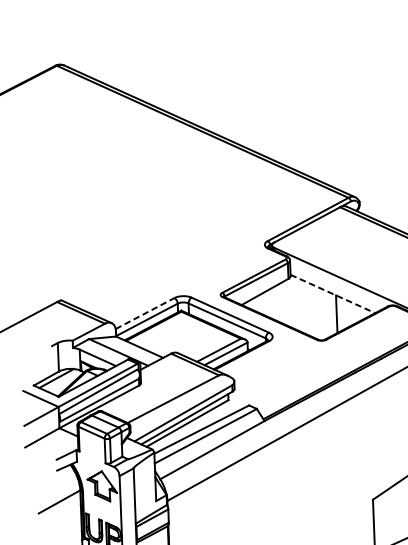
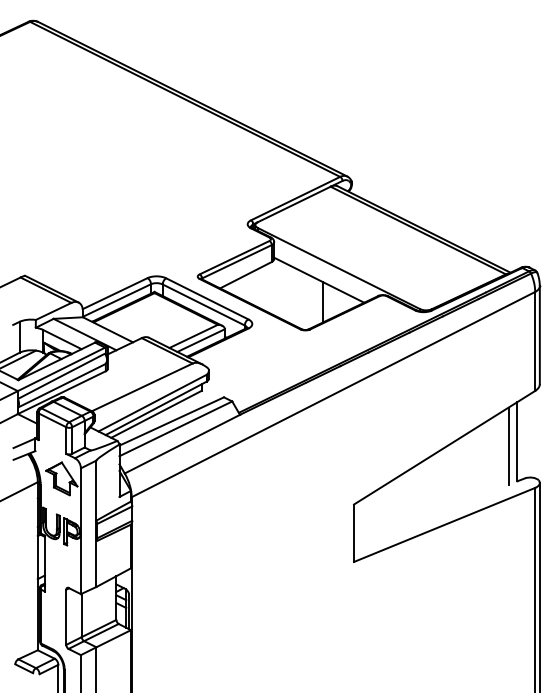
line: (333, 294) -> (319, 280), dashed -> solid
line: (145, 313) -> (115, 293), dashed -> solid

